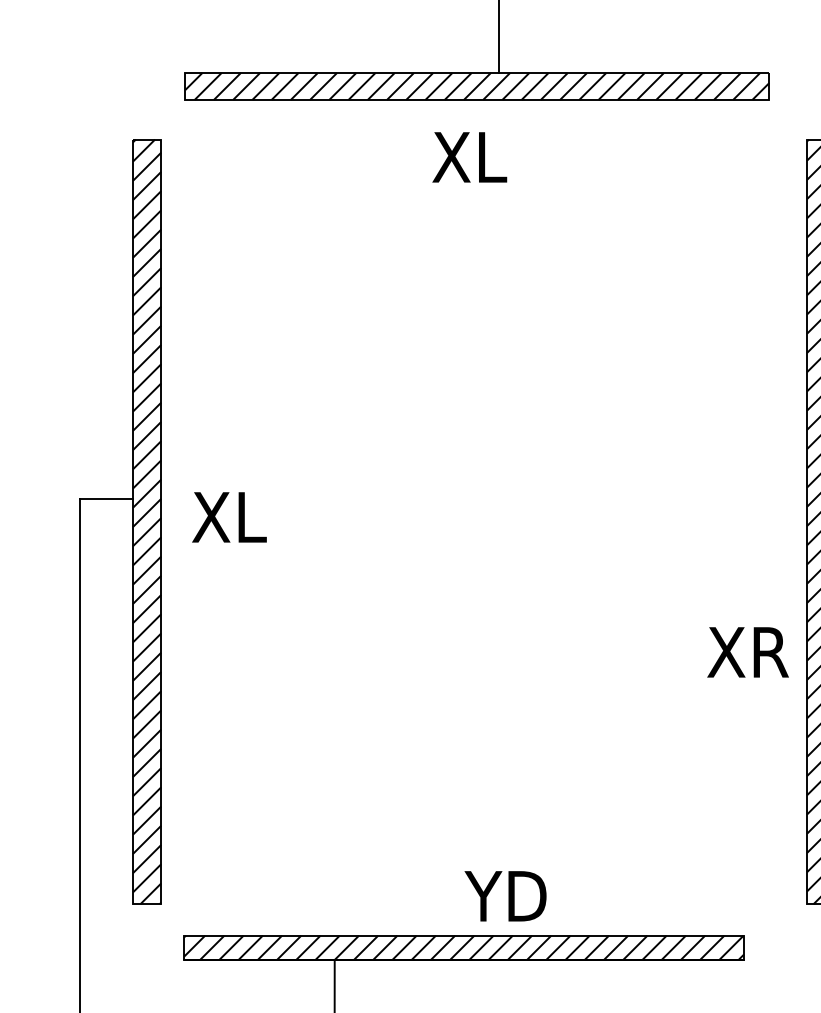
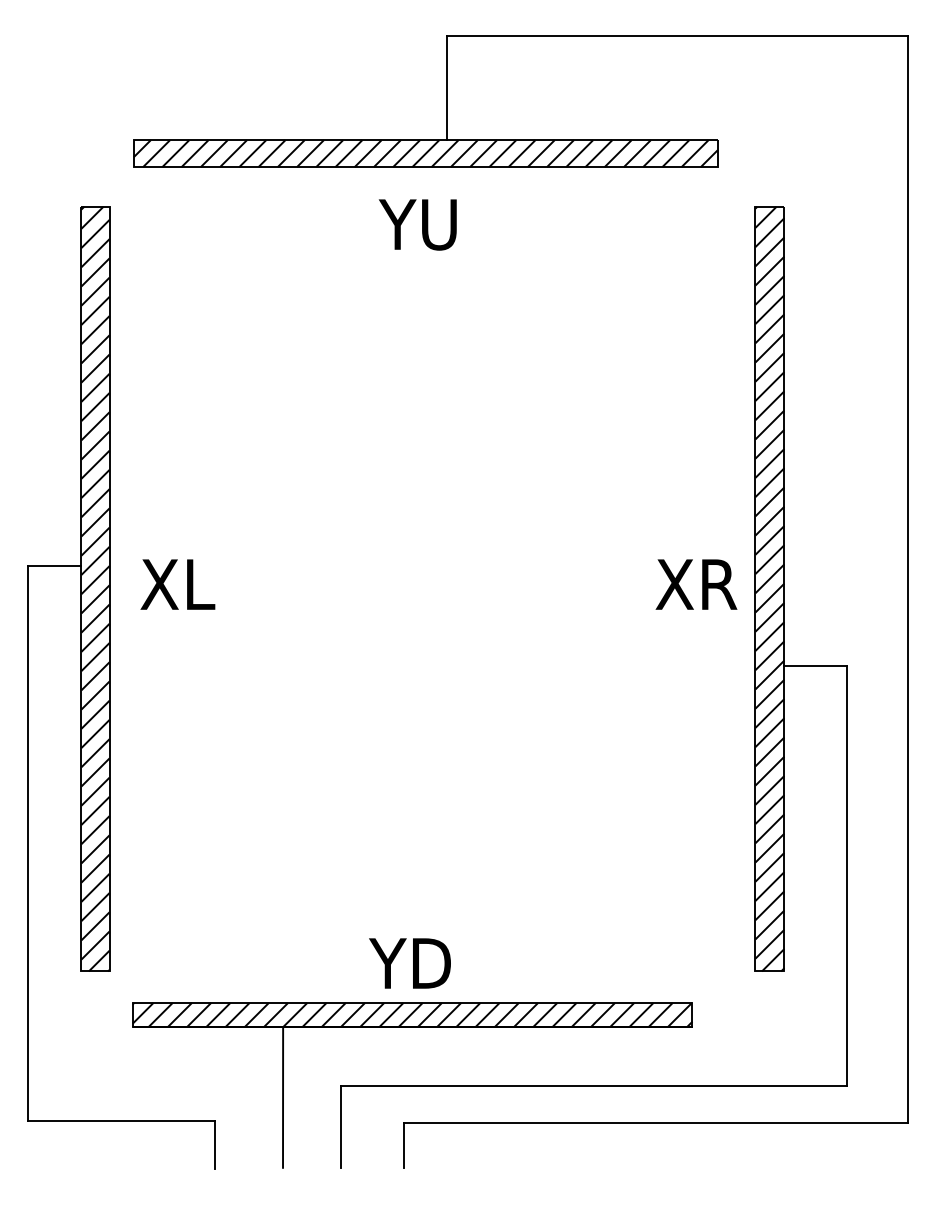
text: (469, 157) -> (417, 224), XL -> YU
text: (748, 652) -> (696, 584), moved
text: (505, 896) -> (409, 963), moved

